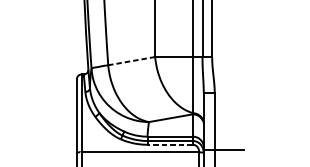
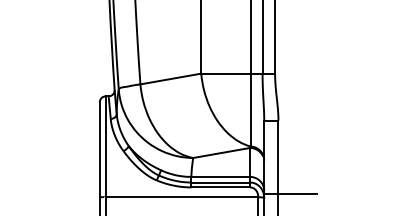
line: (131, 61) -> (170, 79), dashed -> solid
line: (170, 144) -> (220, 187), dashed -> solid

